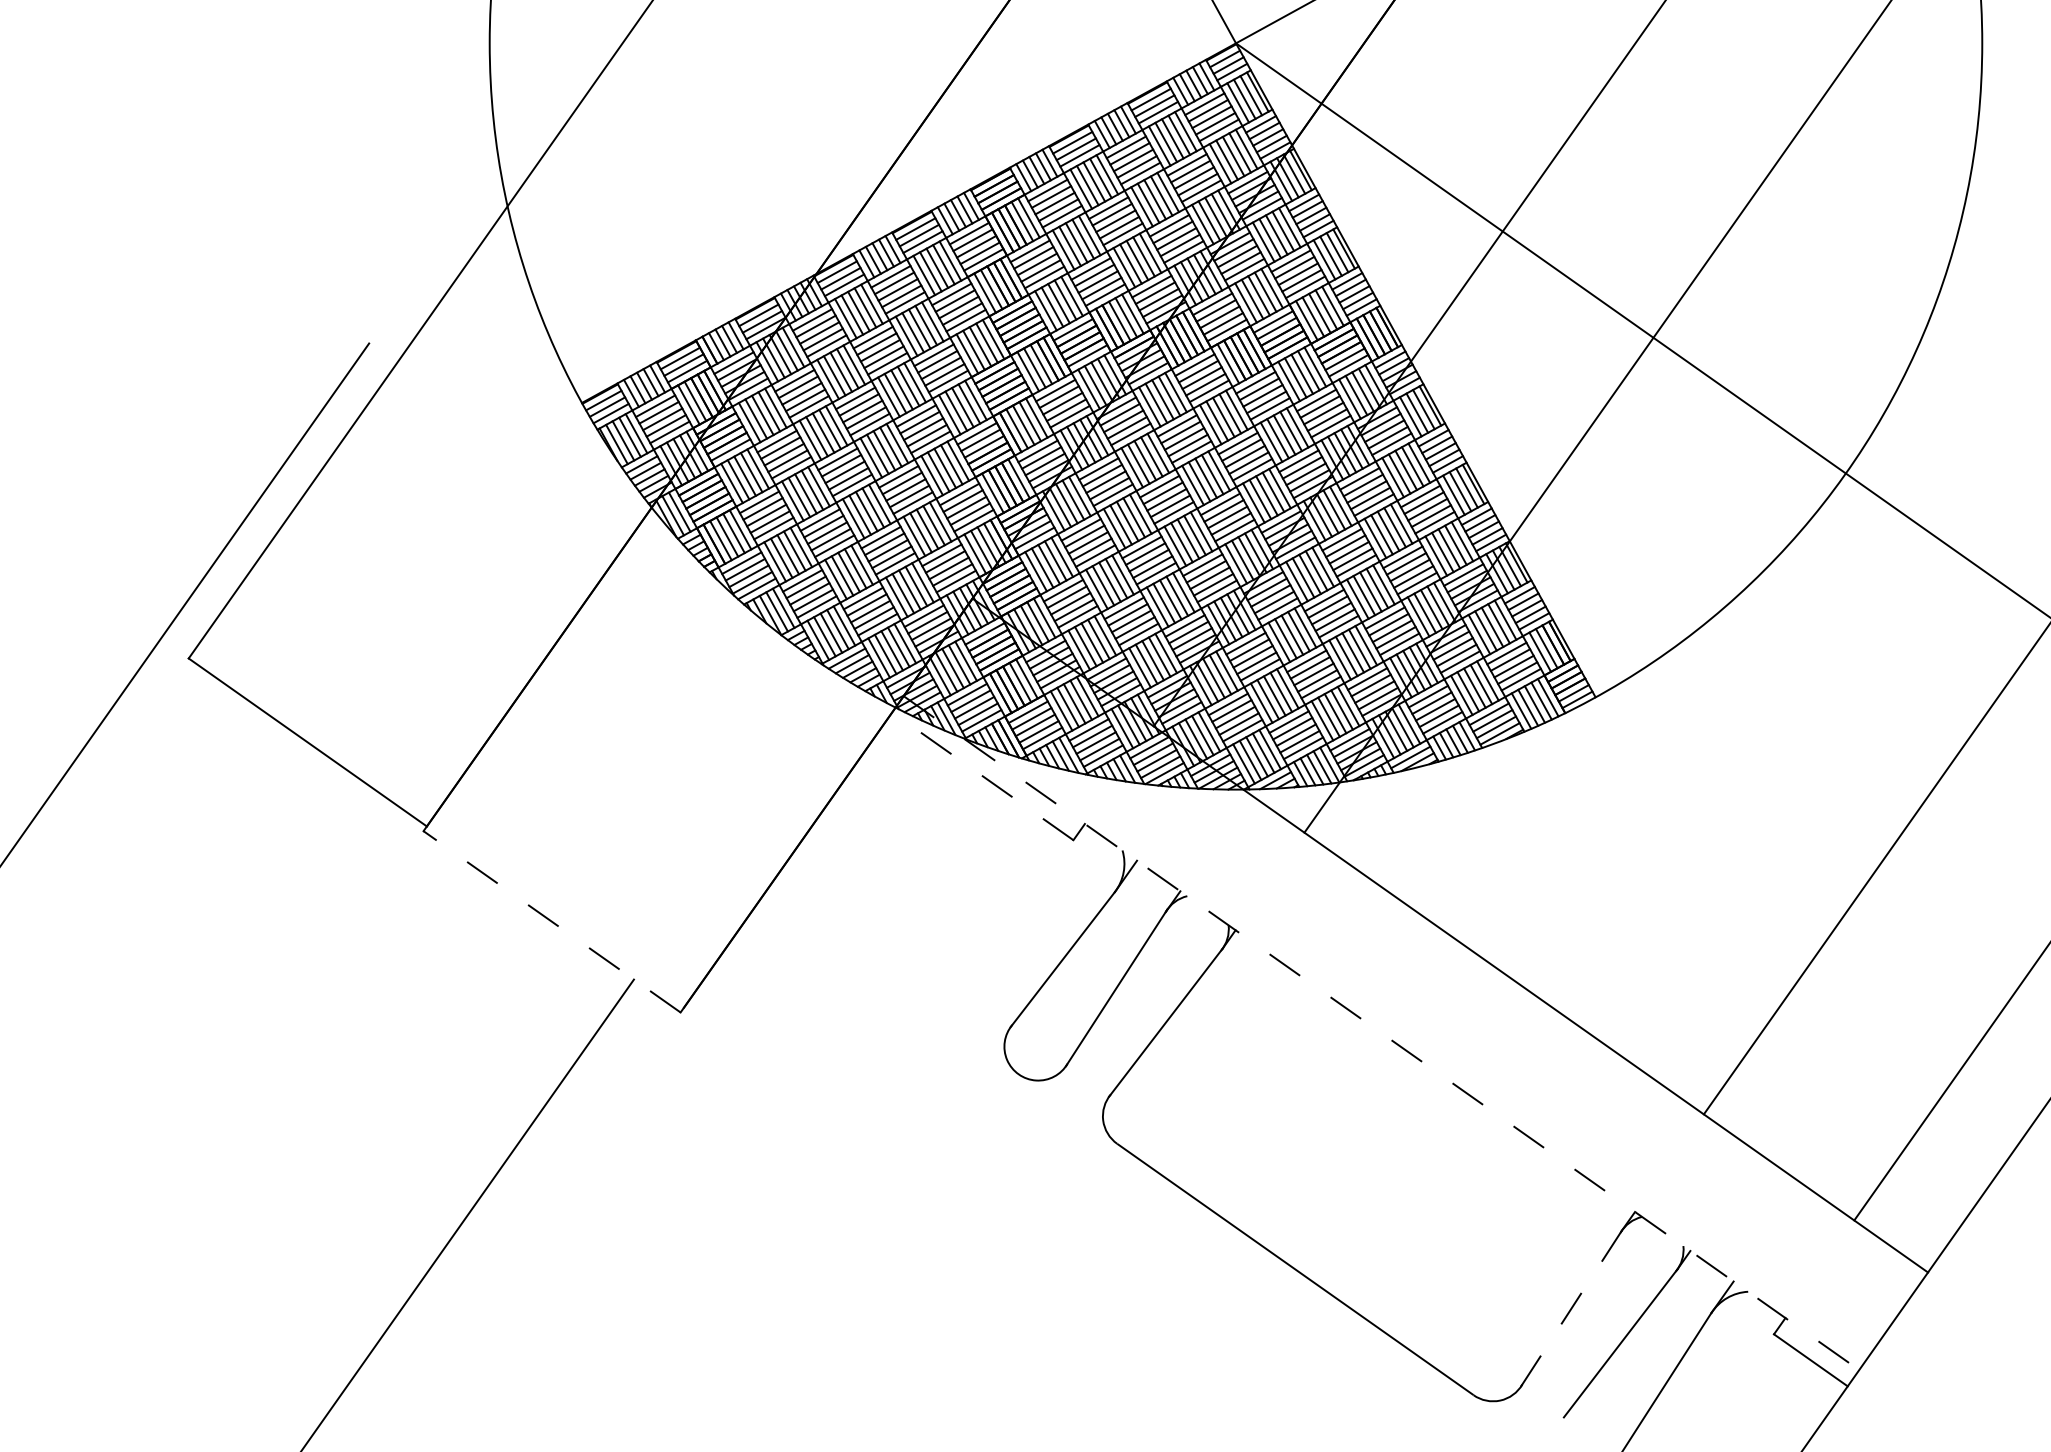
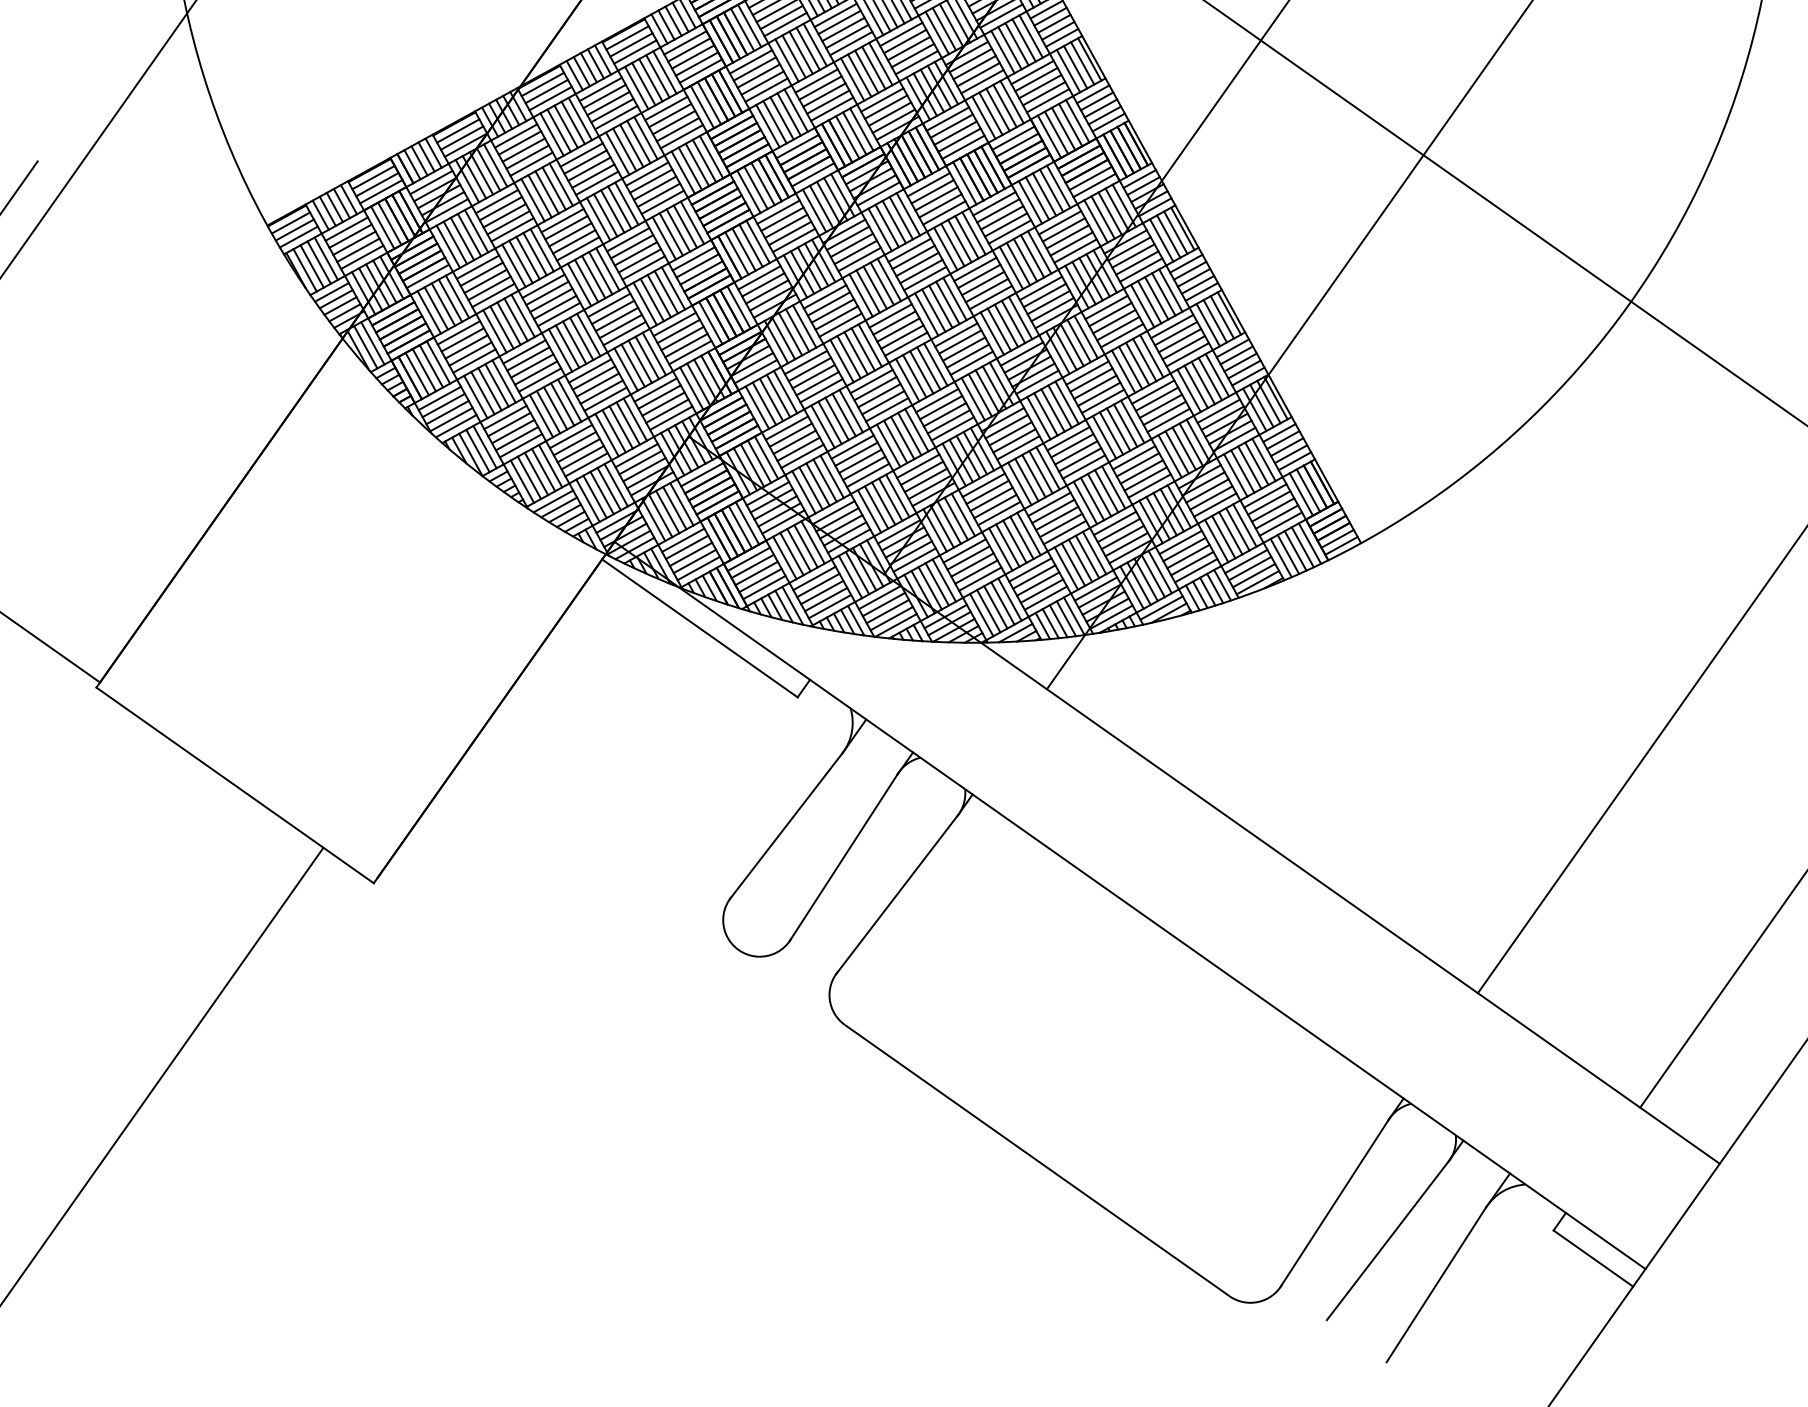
line: (982, 776) -> (699, 628), dashed -> solid
line: (551, 921) -> (234, 785), dashed -> solid
line: (1381, 1033) -> (1130, 905), dashed -> solid
line: (1571, 1308) -> (1335, 1202), dashed -> solid

